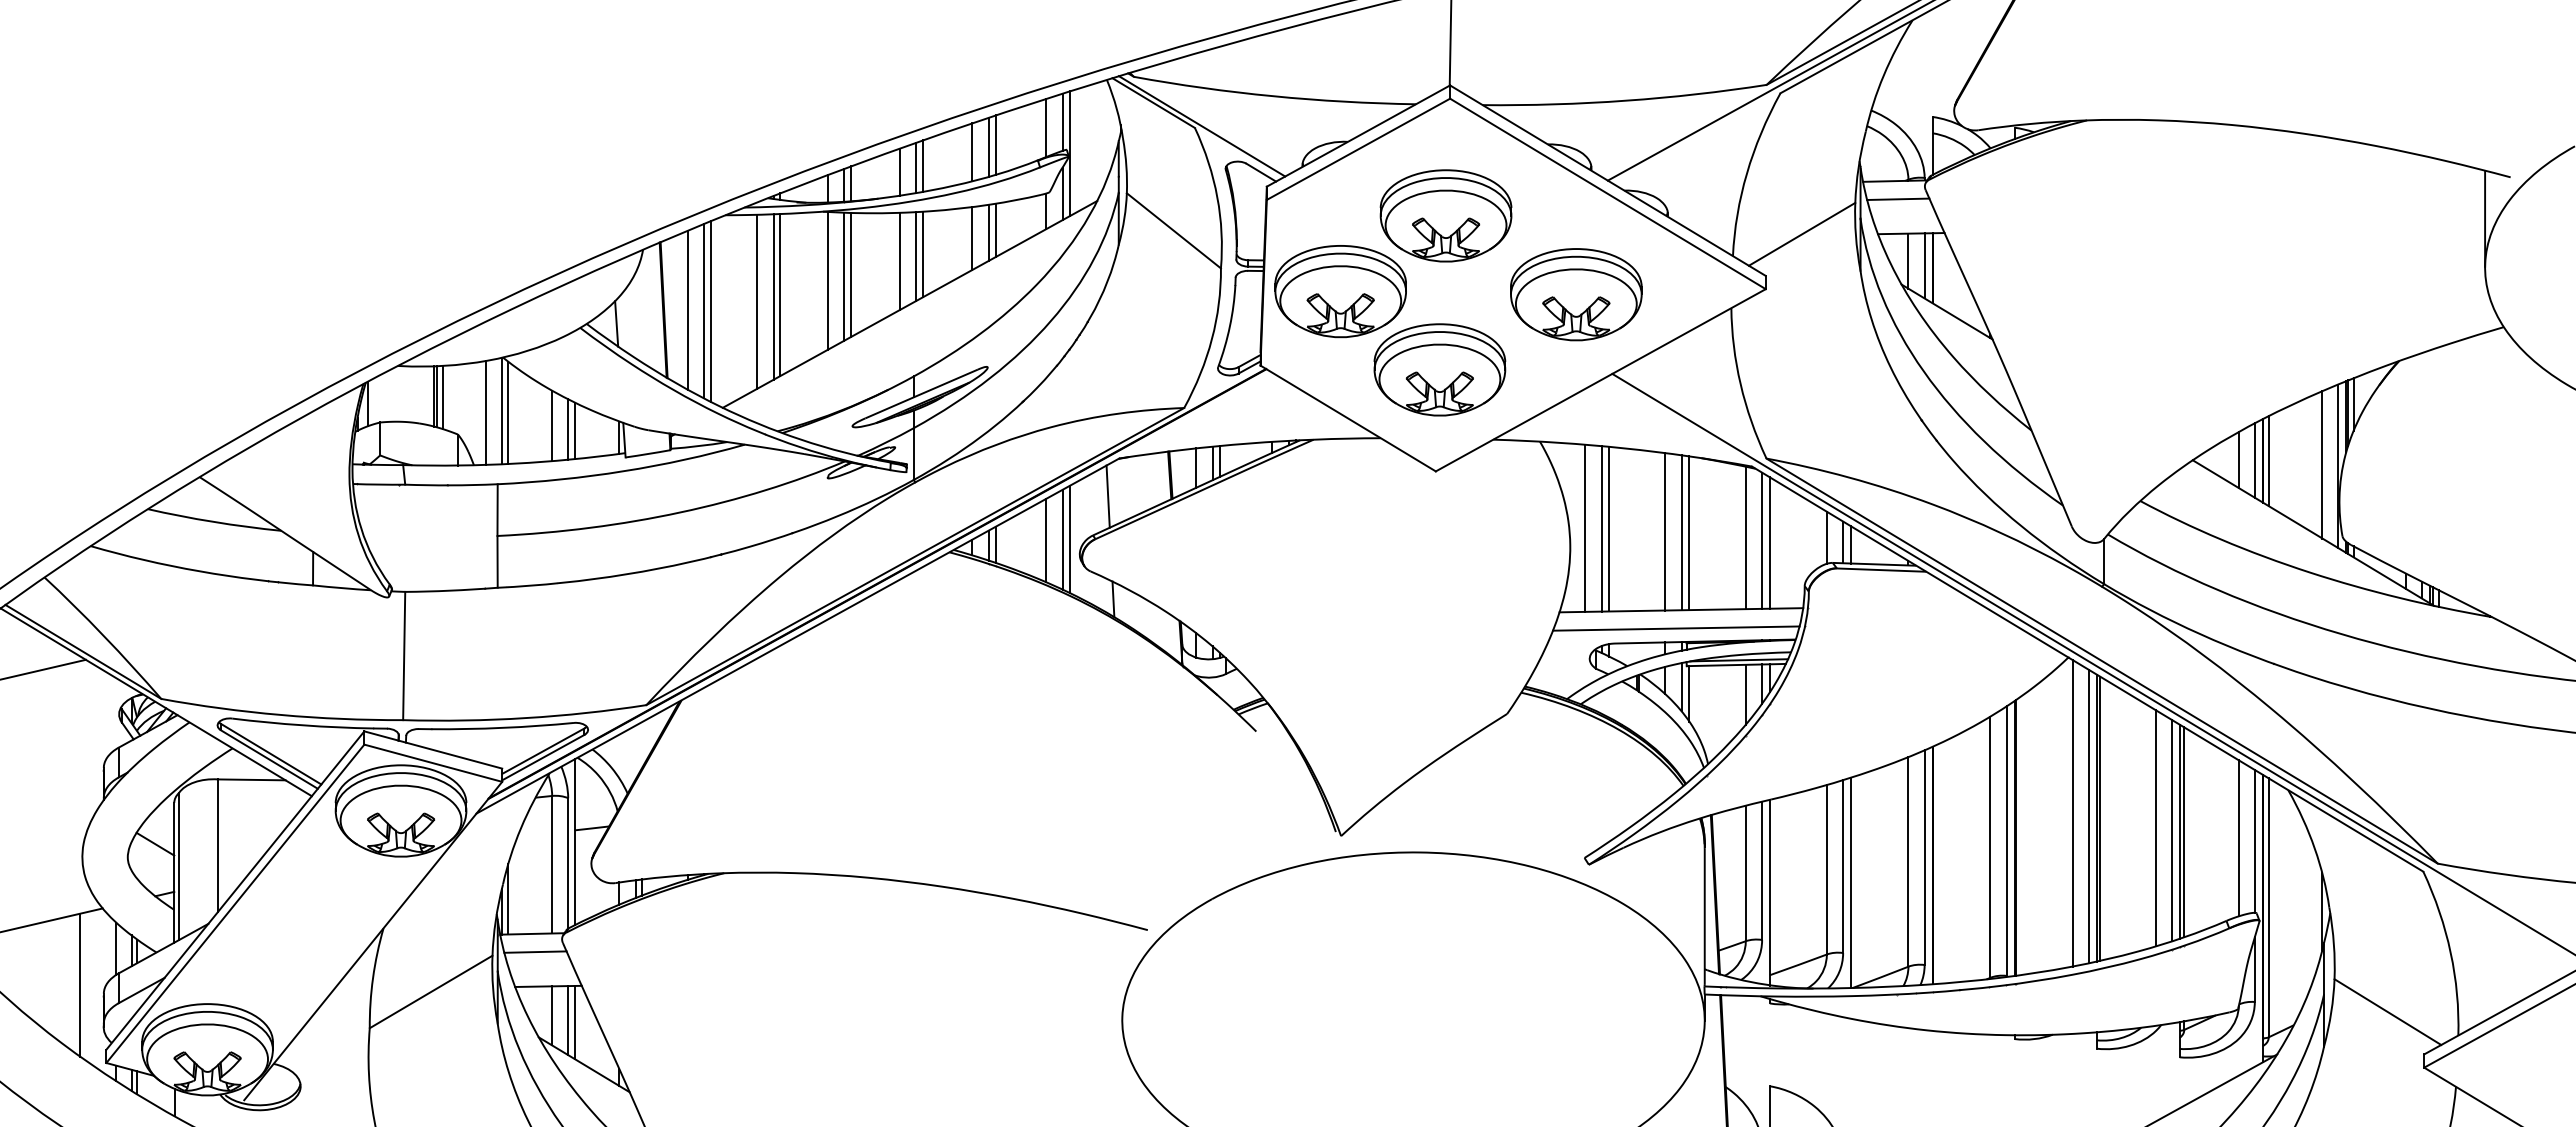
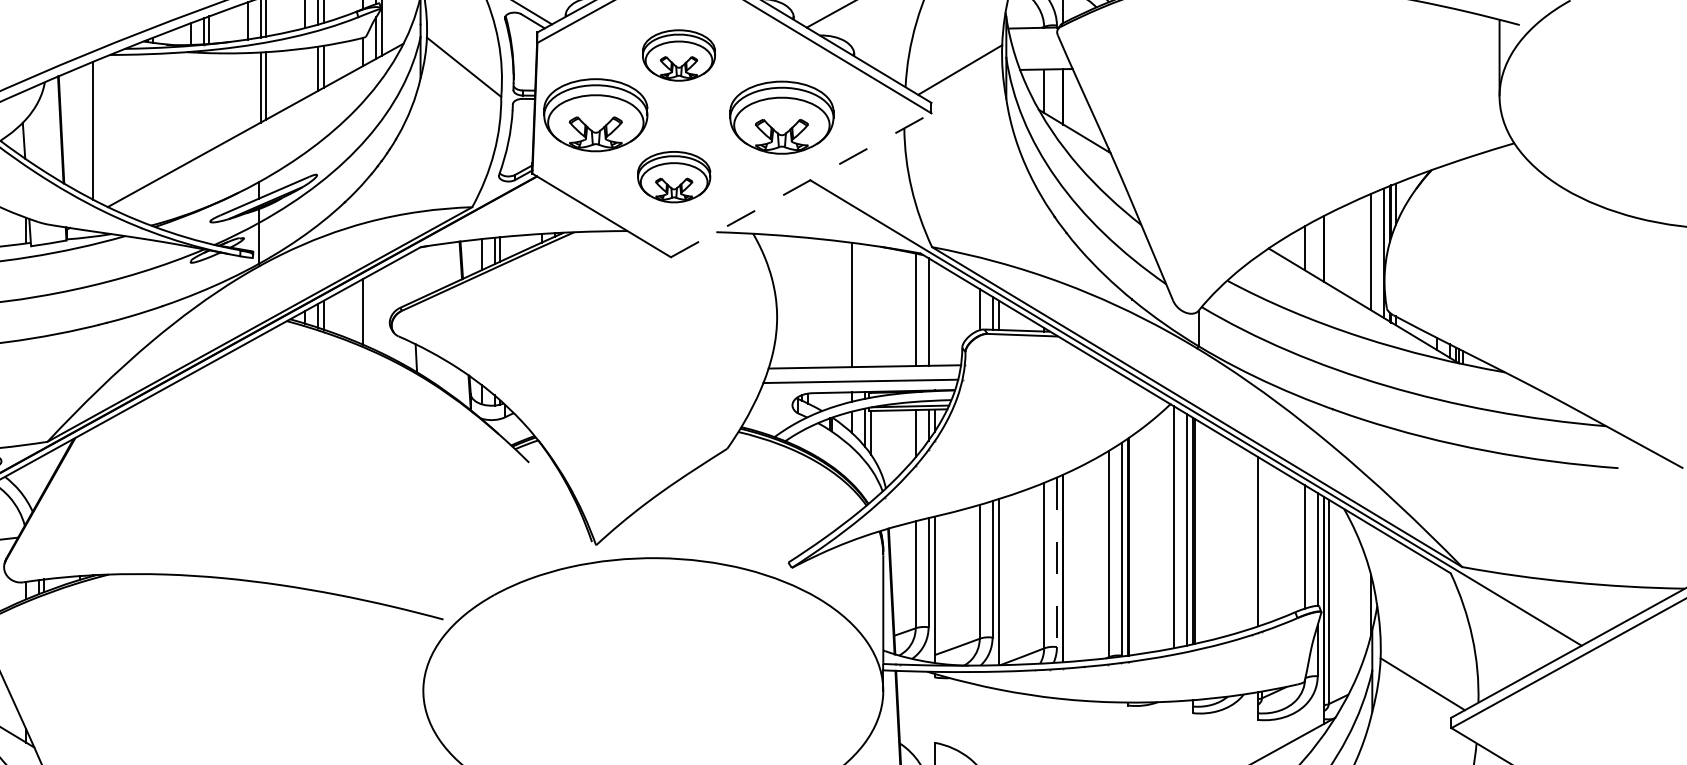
line: (1898, 199) -> (1036, 42), removed
part: (1445, 215) -> (678, 55), size x0.7
line: (972, 238) -> (305, 73), removed
line: (899, 261) -> (247, 91), removed
line: (1924, 265) -> (1056, 94), removed
line: (851, 274) -> (209, 101), removed
line: (844, 276) -> (203, 103), removed
line: (828, 280) -> (191, 106), removed
line: (780, 294) -> (153, 117), removed
line: (773, 296) -> (147, 119), removed
line: (757, 301) -> (135, 123), removed
line: (687, 309) -> (79, 129), removed
line: (710, 311) -> (98, 130), removed
part: (1439, 369) -> (673, 176), size x0.7
line: (1601, 380) -> (801, 185), solid -> dashed
line: (2254, 460) -> (1317, 248), removed
line: (2268, 461) -> (1328, 249), removed
line: (1107, 496) -> (411, 277), removed
line: (1585, 527) -> (789, 301), removed
line: (1601, 528) -> (801, 302), removed
line: (1609, 528) -> (808, 302), removed
line: (1681, 532) -> (864, 305), removed
line: (1689, 533) -> (871, 306), removed
line: (1069, 538) -> (381, 310), removed
line: (1062, 539) -> (376, 311), removed
line: (1769, 542) -> (934, 313), removed
line: (2155, 828) -> (1239, 539), removed
line: (2171, 830) -> (1251, 540), removed
line: (2184, 832) -> (1262, 542), removed
line: (1924, 858) -> (1056, 562), solid -> dashed

